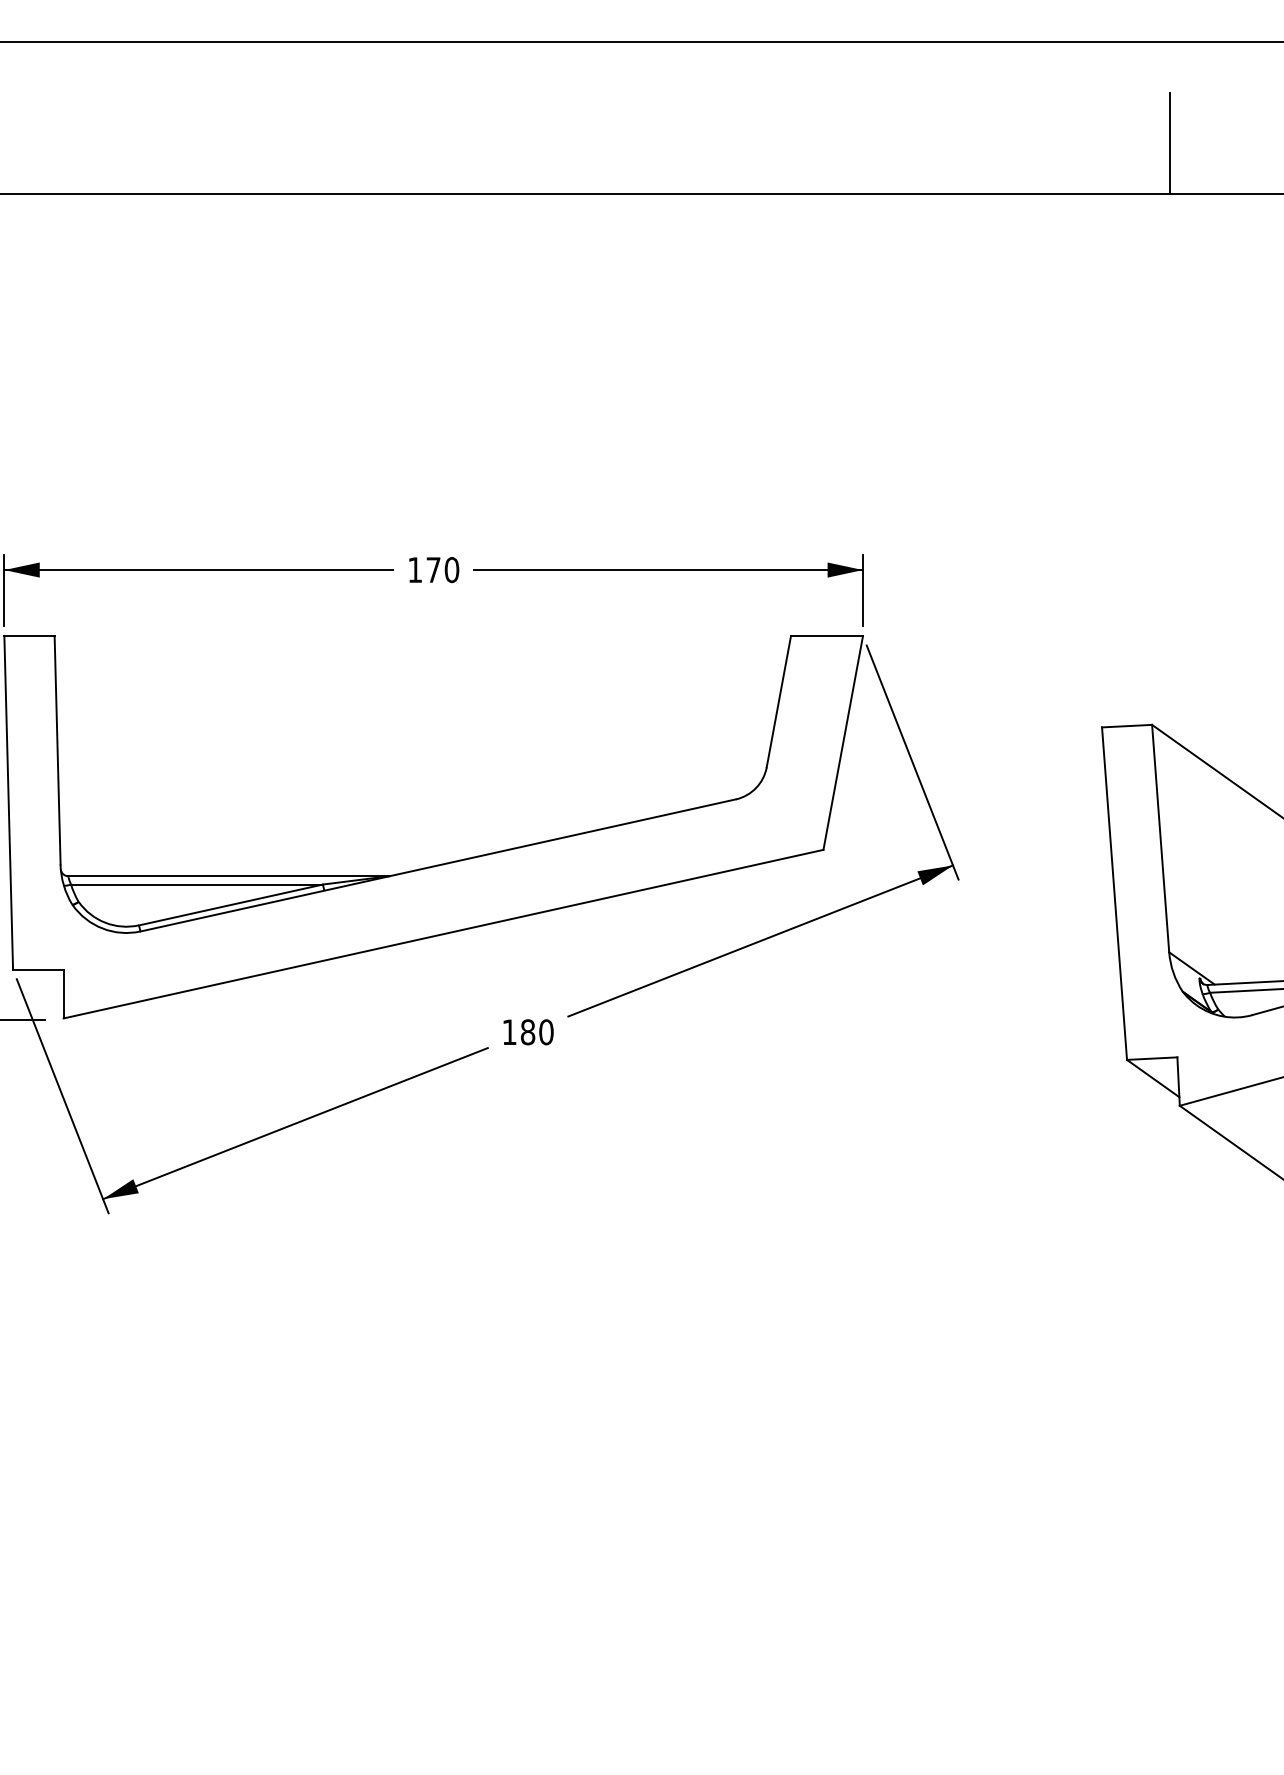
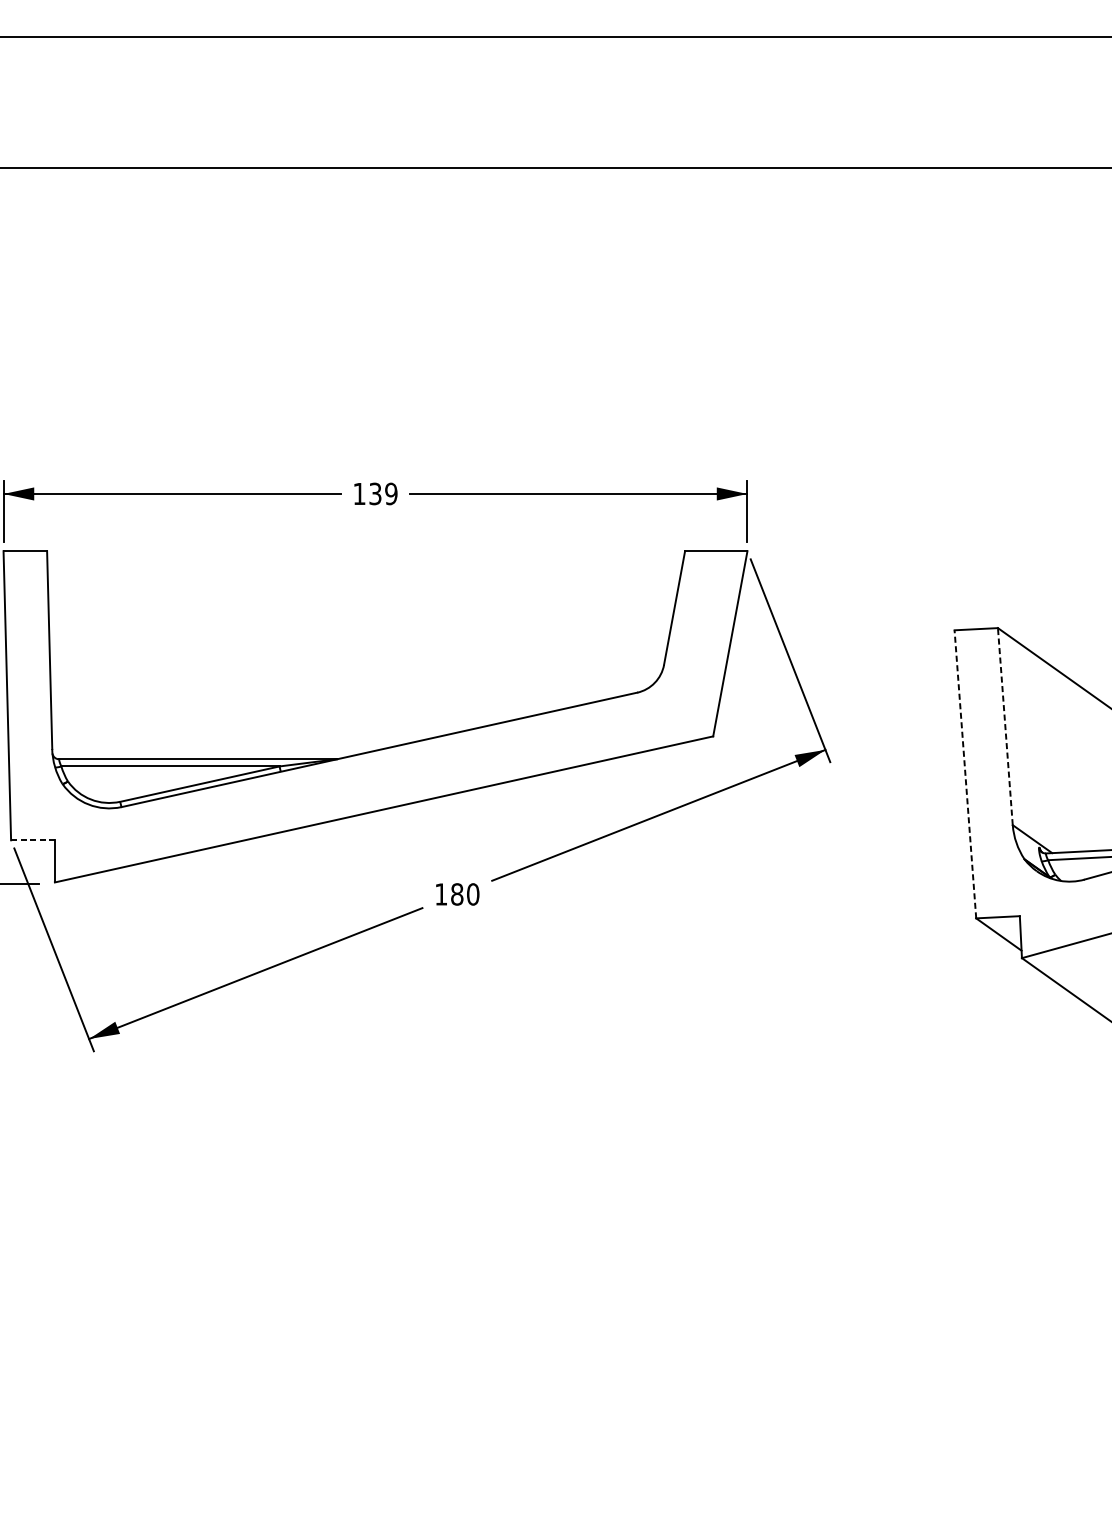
line: (1169, 142) -> (1013, 123), removed
text: (442, 570) -> (383, 494), 170 -> 139
line: (1160, 838) -> (1005, 726), solid -> dashed
line: (1114, 893) -> (965, 774), solid -> dashed
line: (38, 969) -> (33, 840), solid -> dashed

